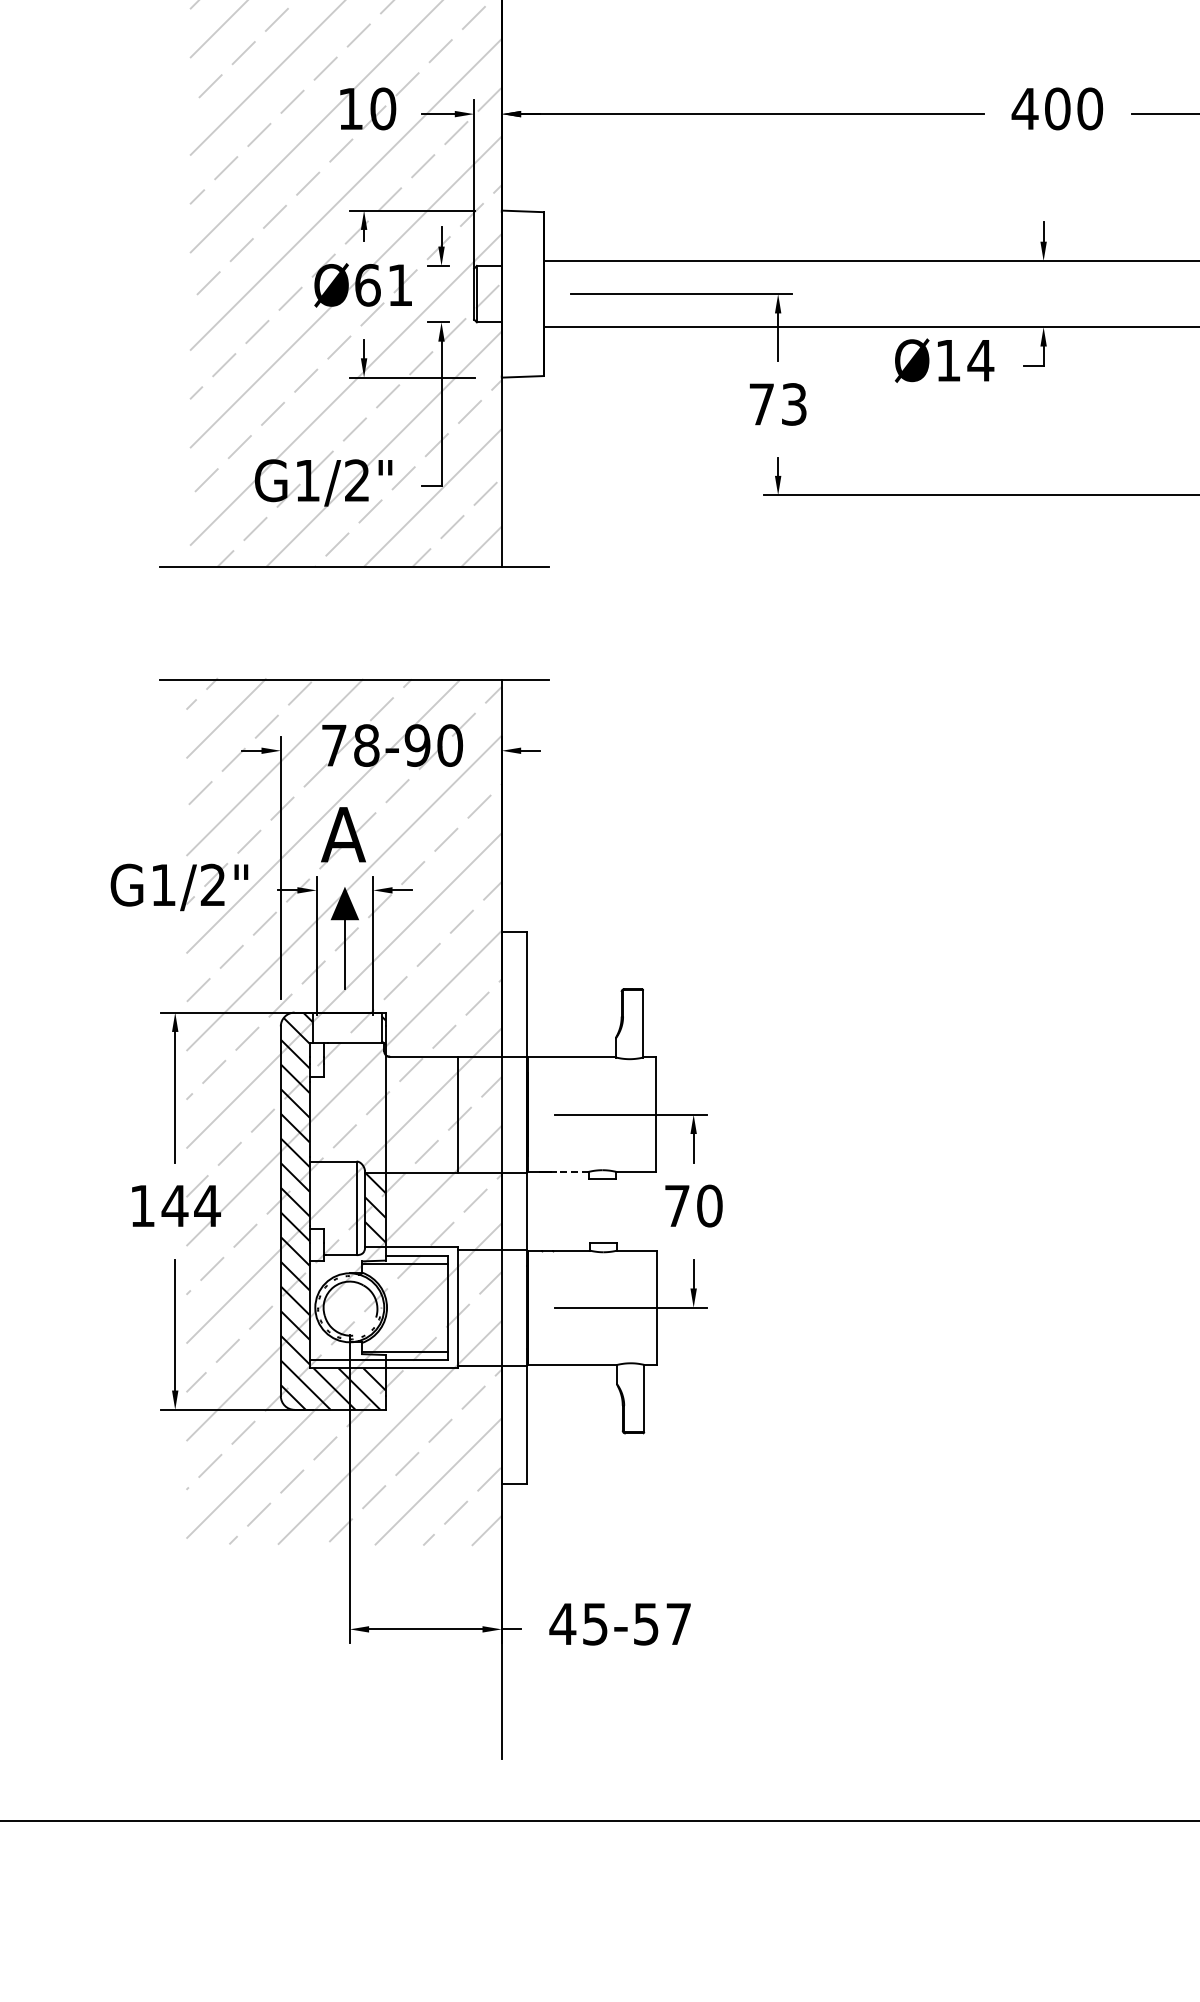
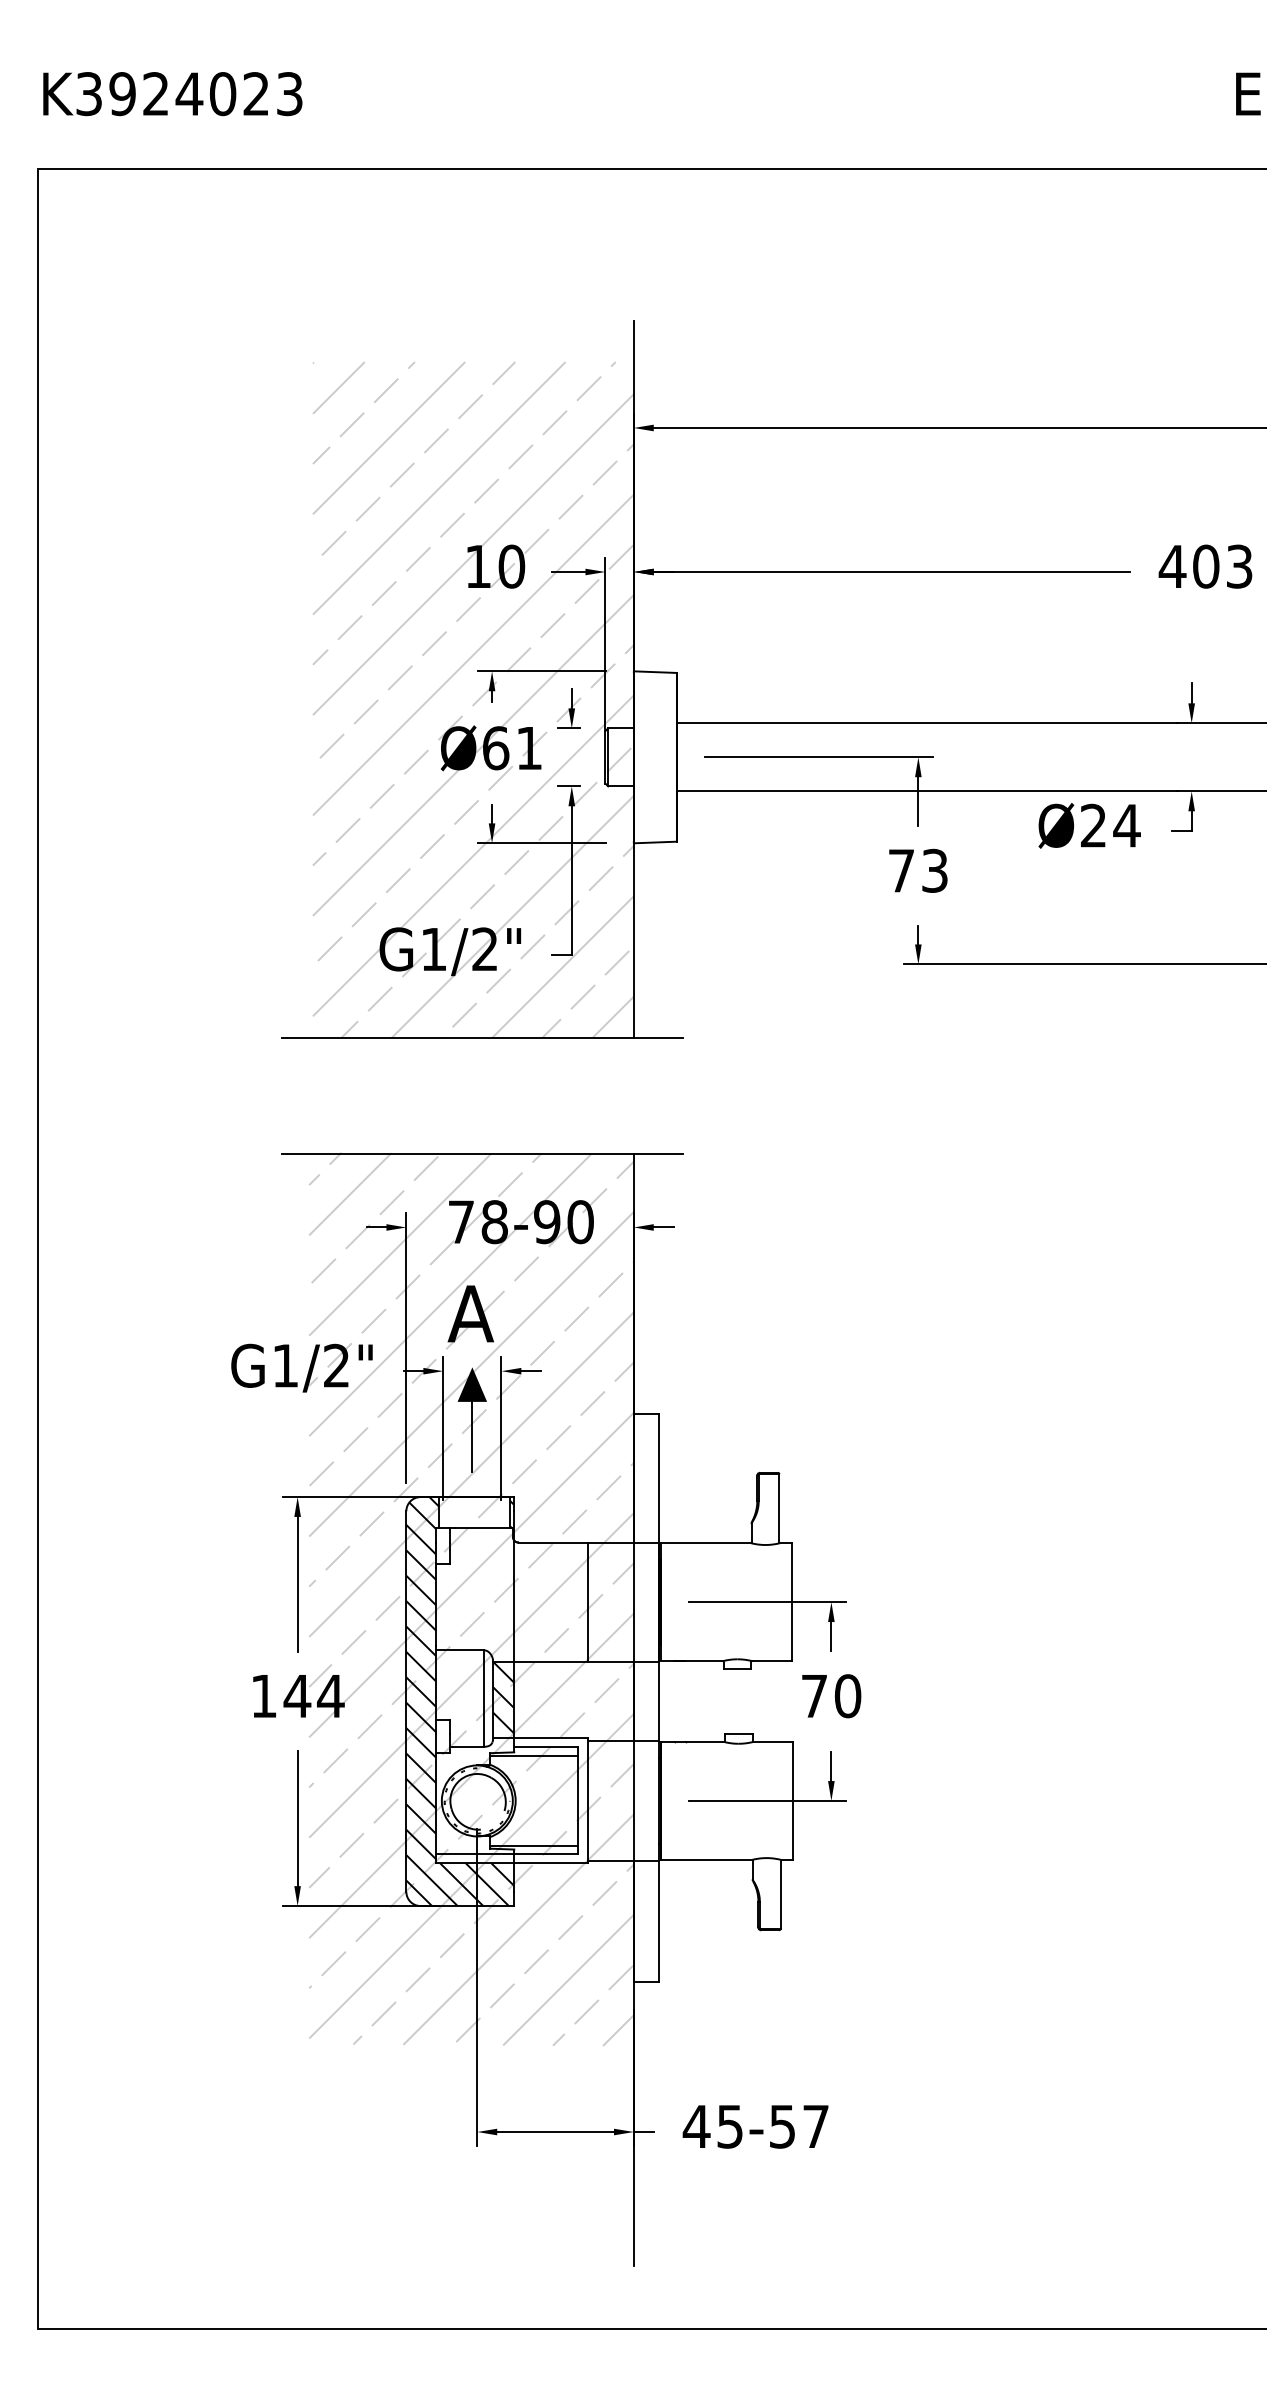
text: (1090, 108) -> (1239, 566), 400 -> 403
text: (948, 360) -> (1093, 825), Ø14 -> Ø24
line: (569, 1172) -> (703, 1661), dashed -> solid

